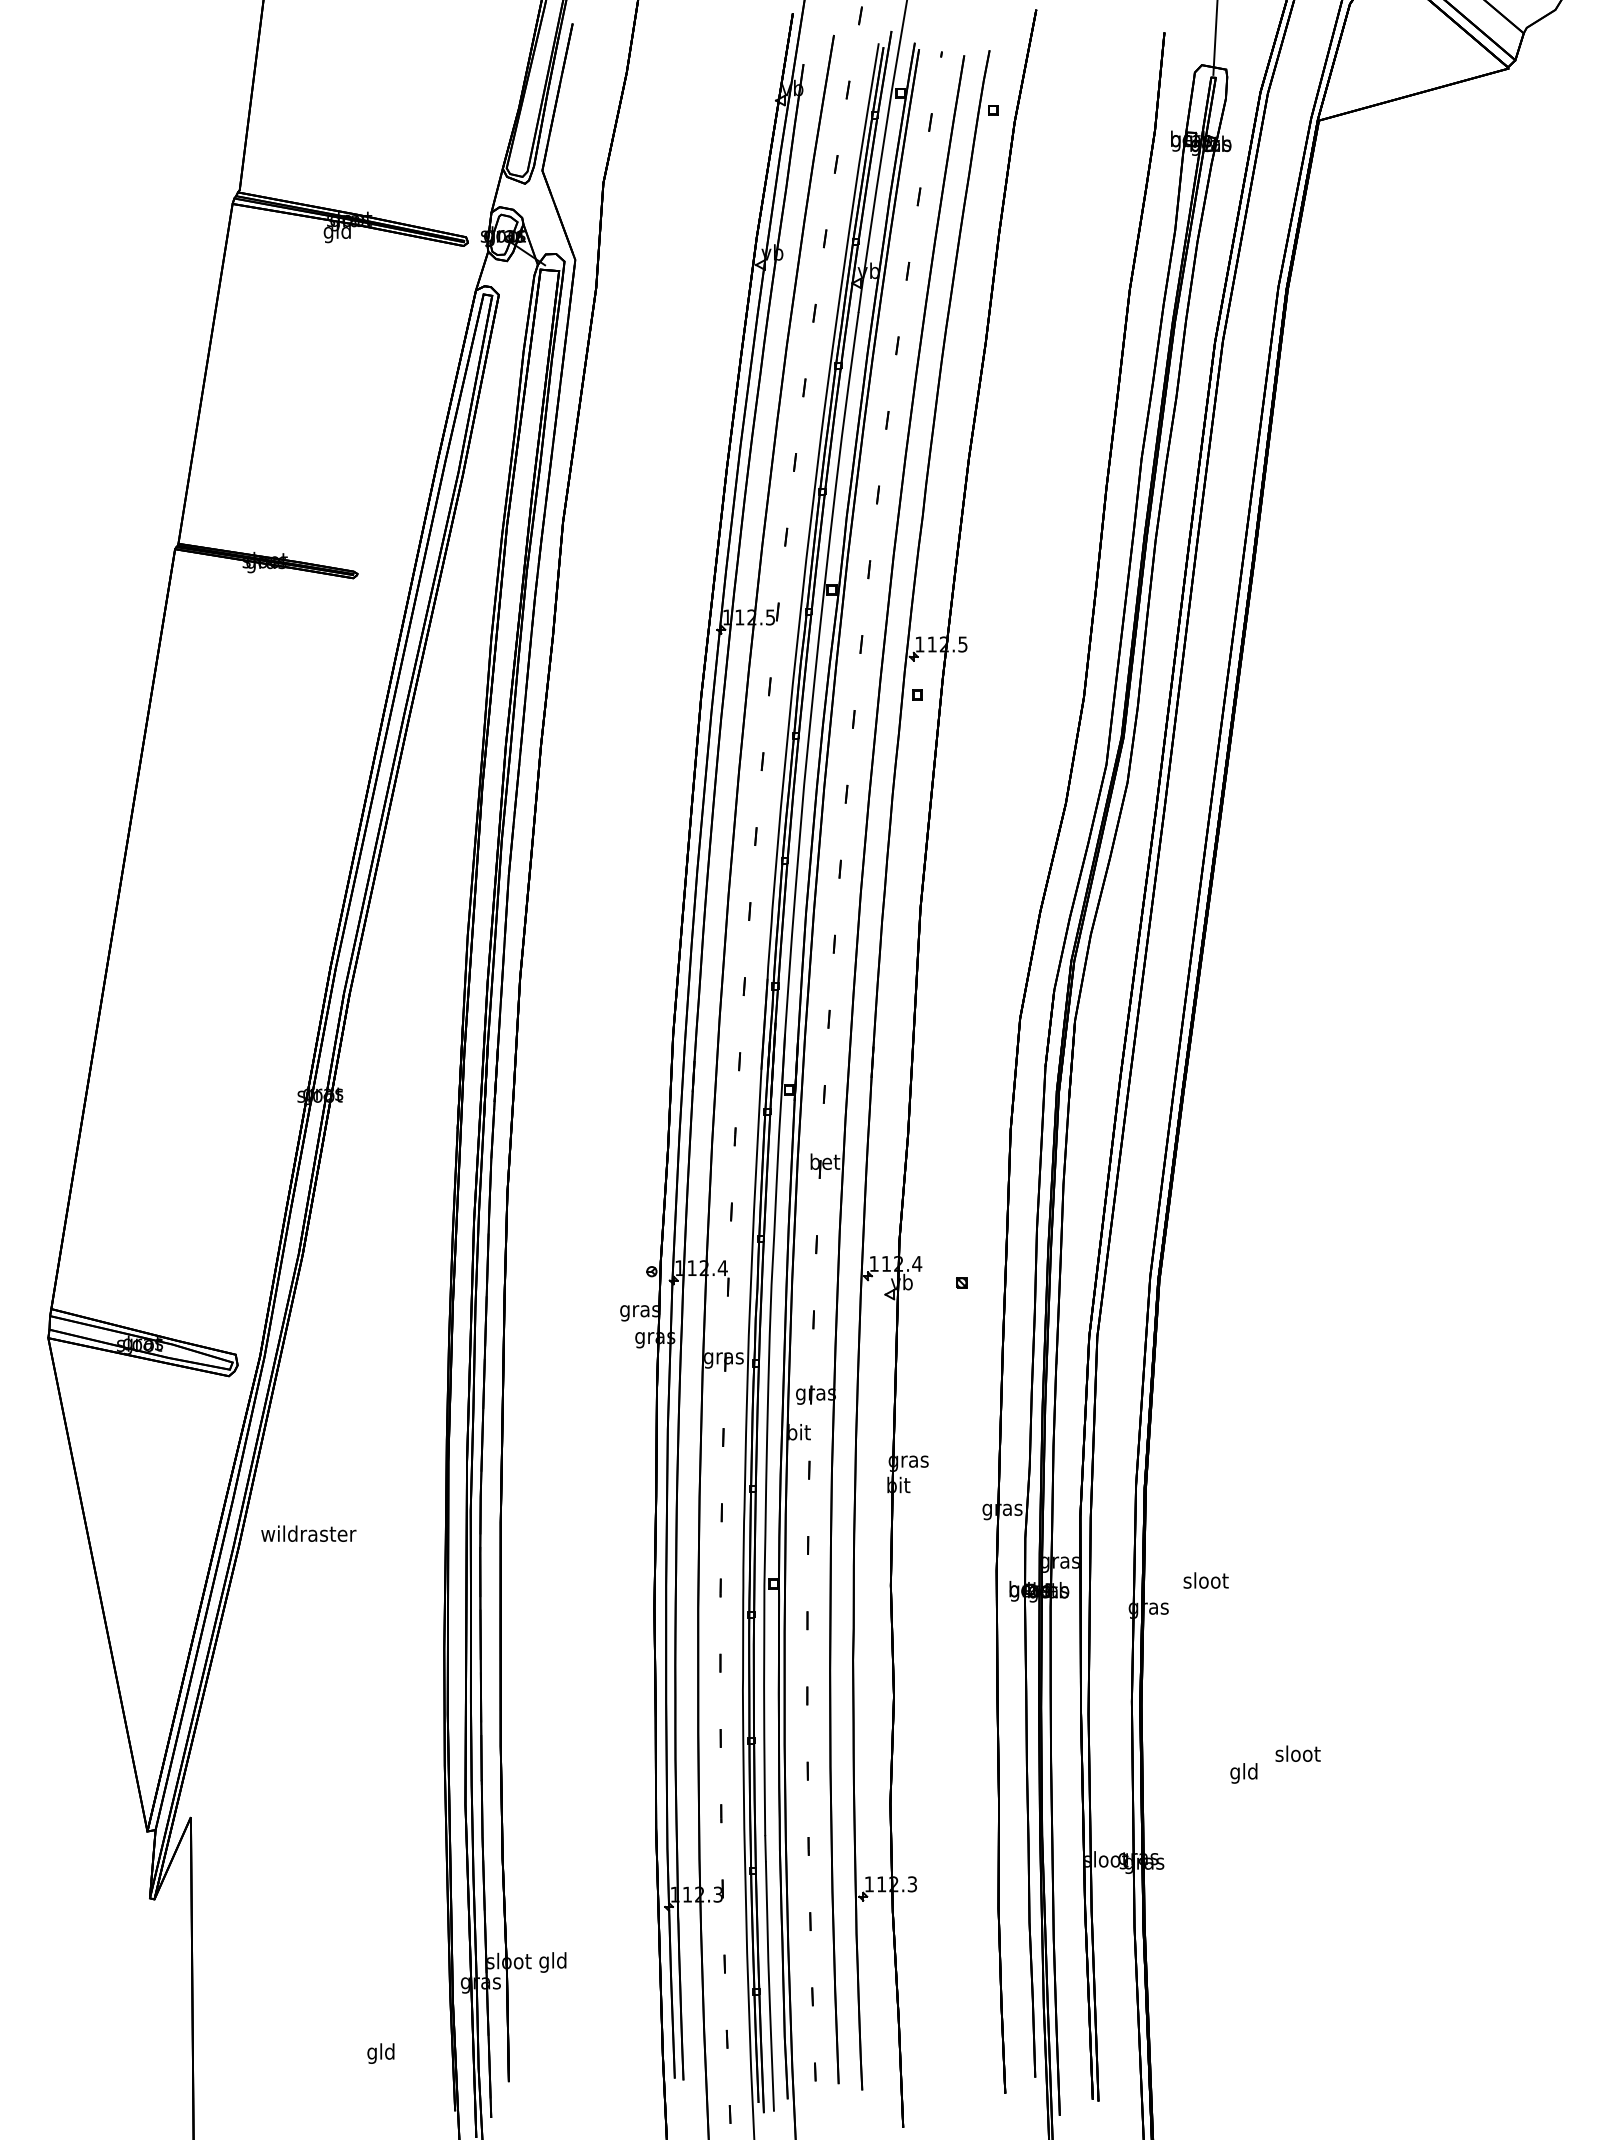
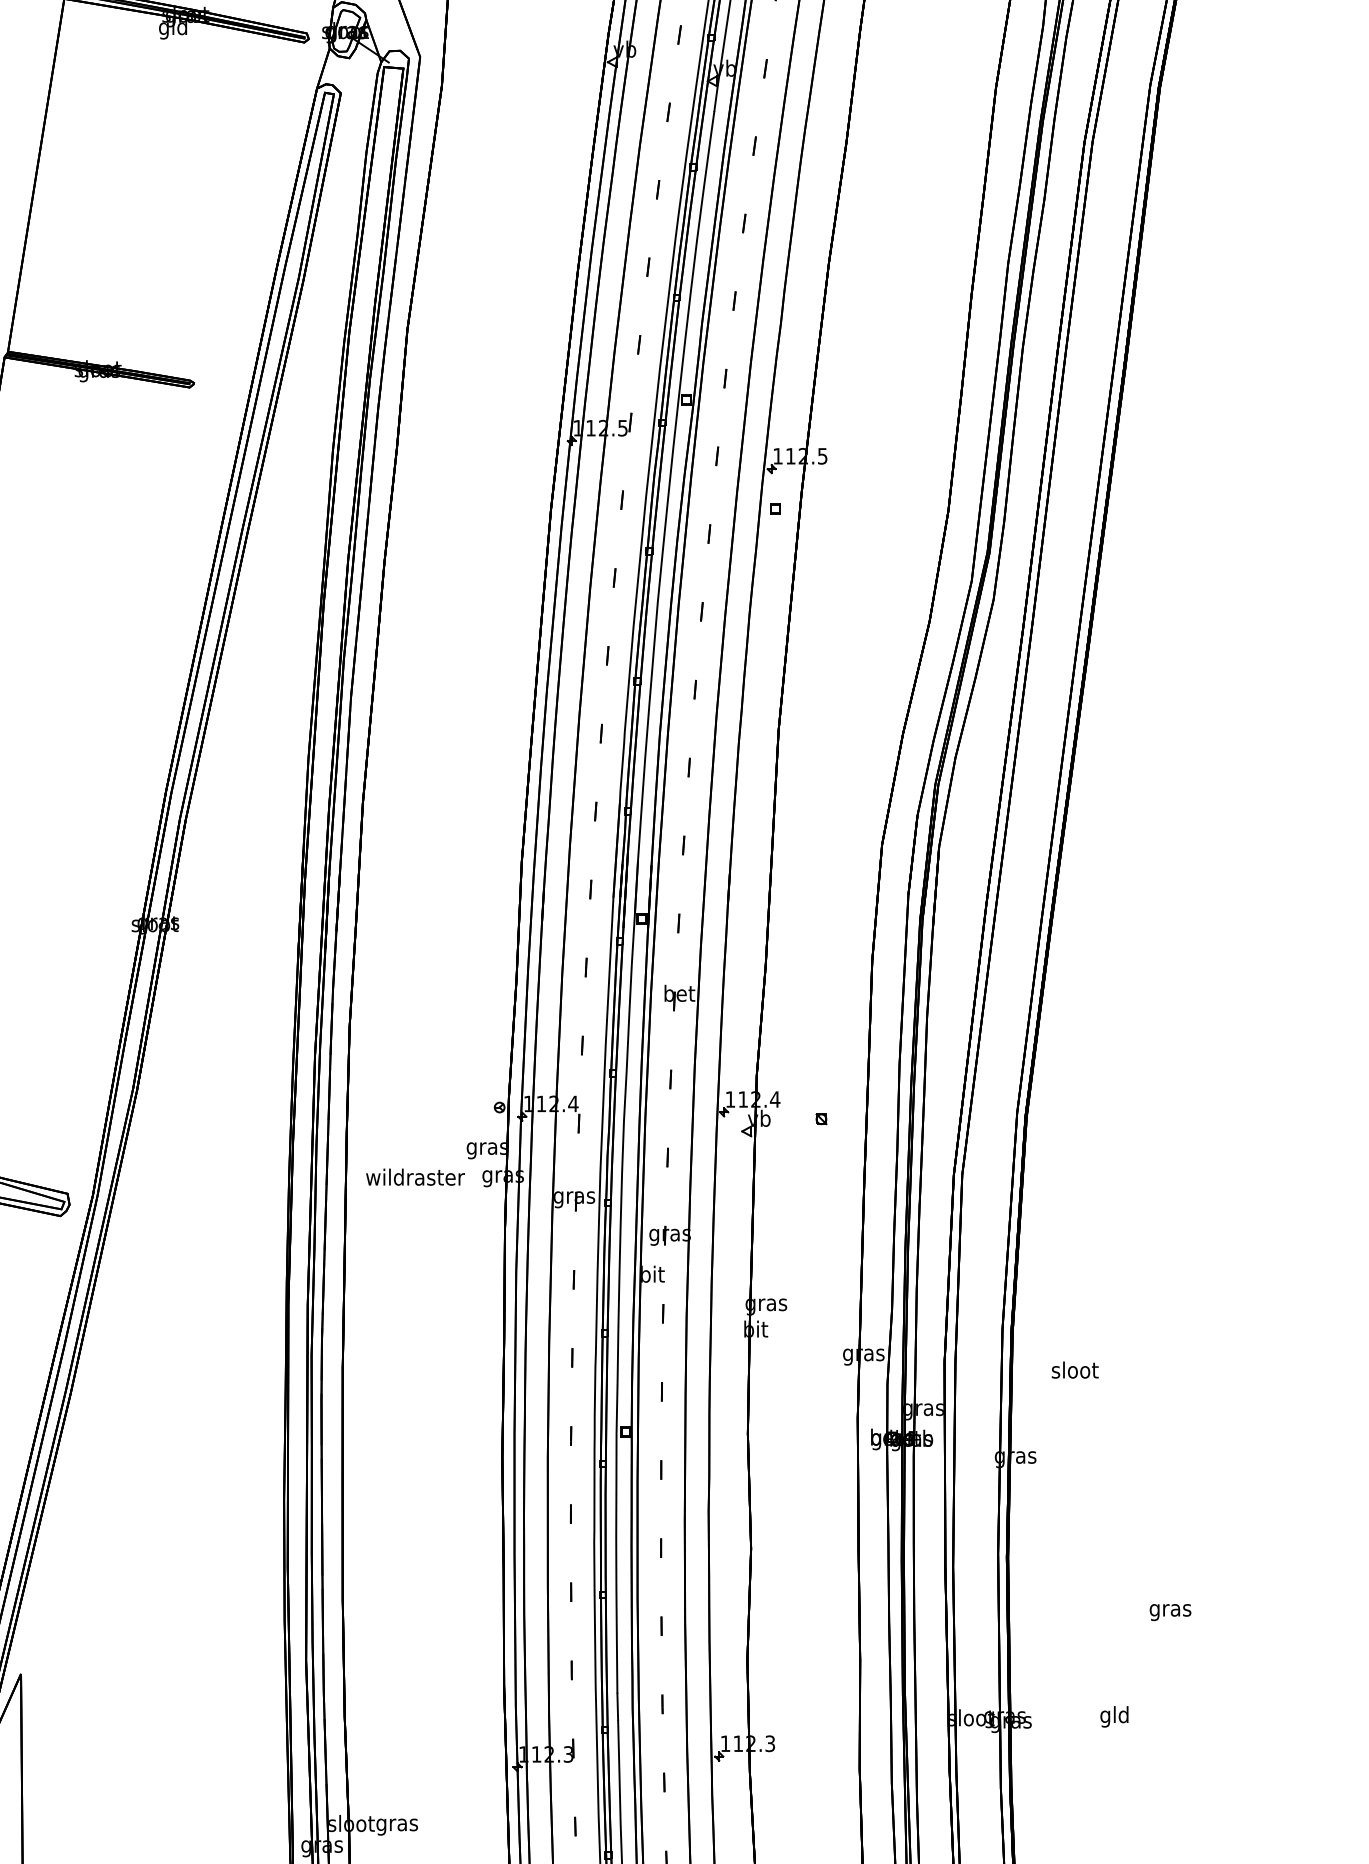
text: (308, 1533) -> (415, 1176), moved
text: (1205, 1580) -> (1074, 1370), moved
text: (1297, 1755) -> (1170, 1609), sloot -> gras
text: (1243, 1773) -> (1114, 1716), moved
text: (553, 1962) -> (397, 1824), gld -> gras

